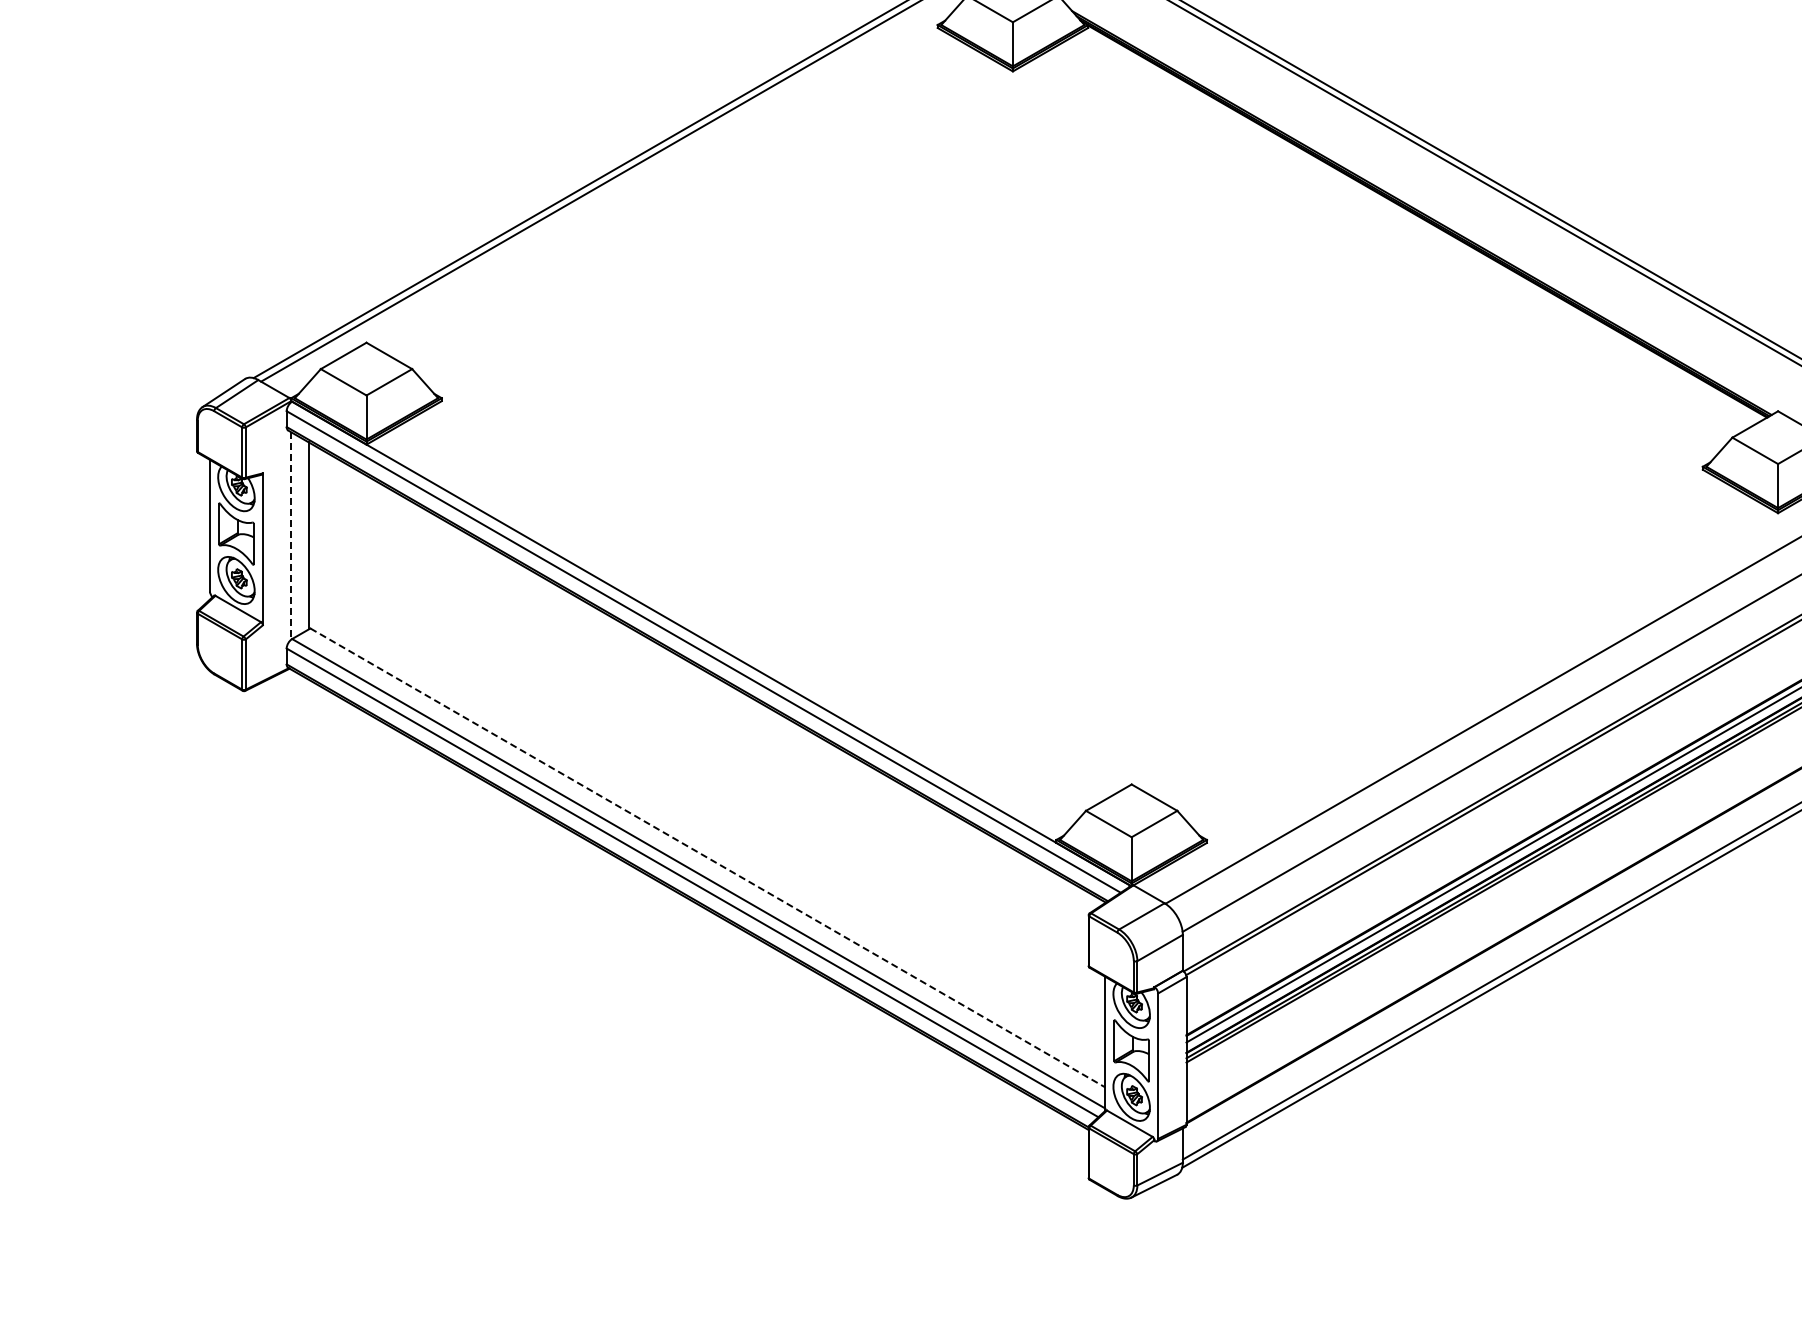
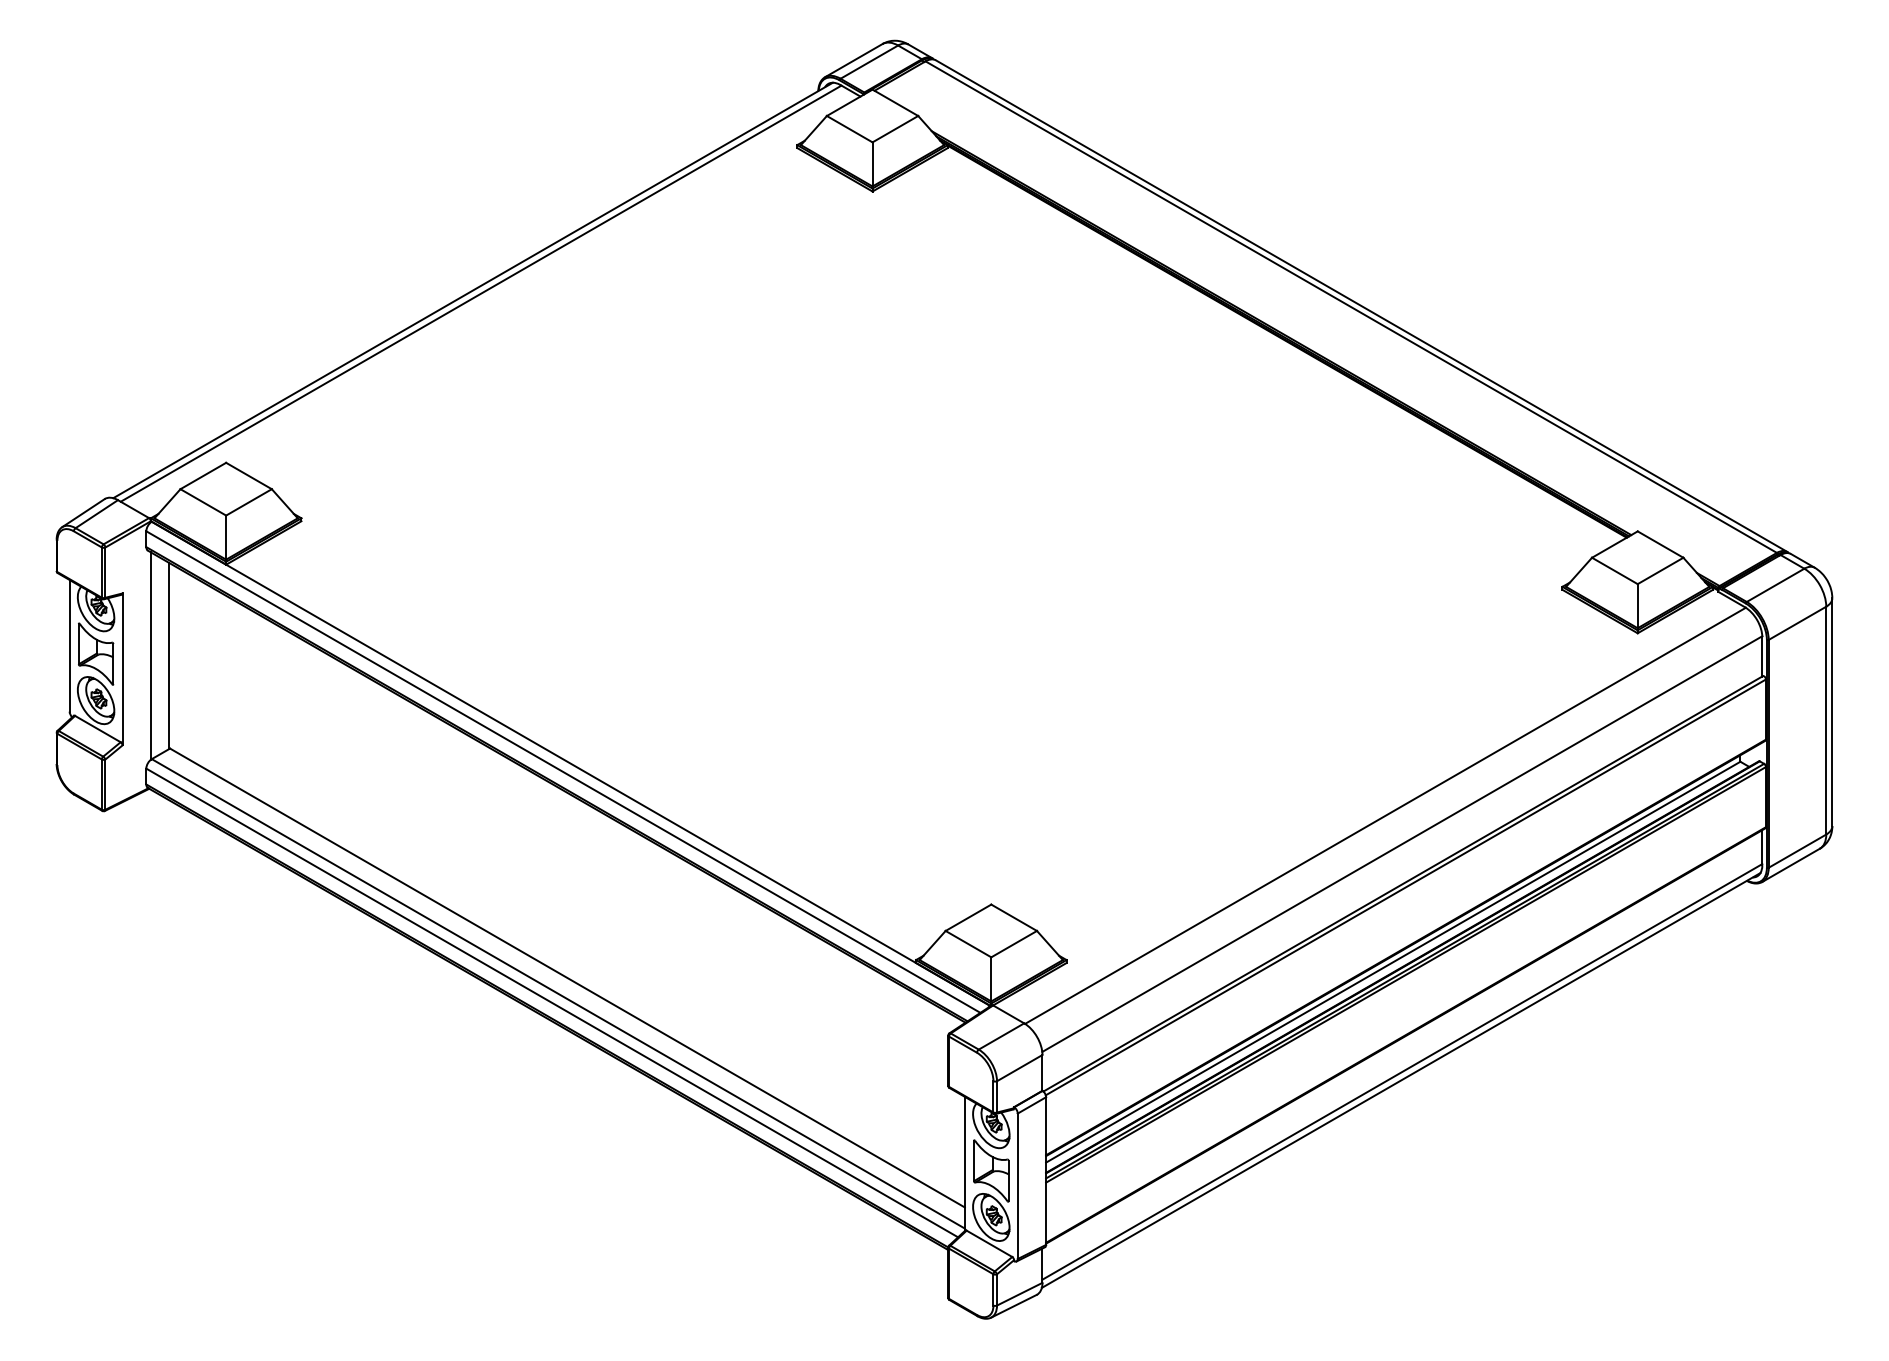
line: (290, 536) -> (150, 656), dashed -> solid
line: (707, 858) -> (567, 978), dashed -> solid

